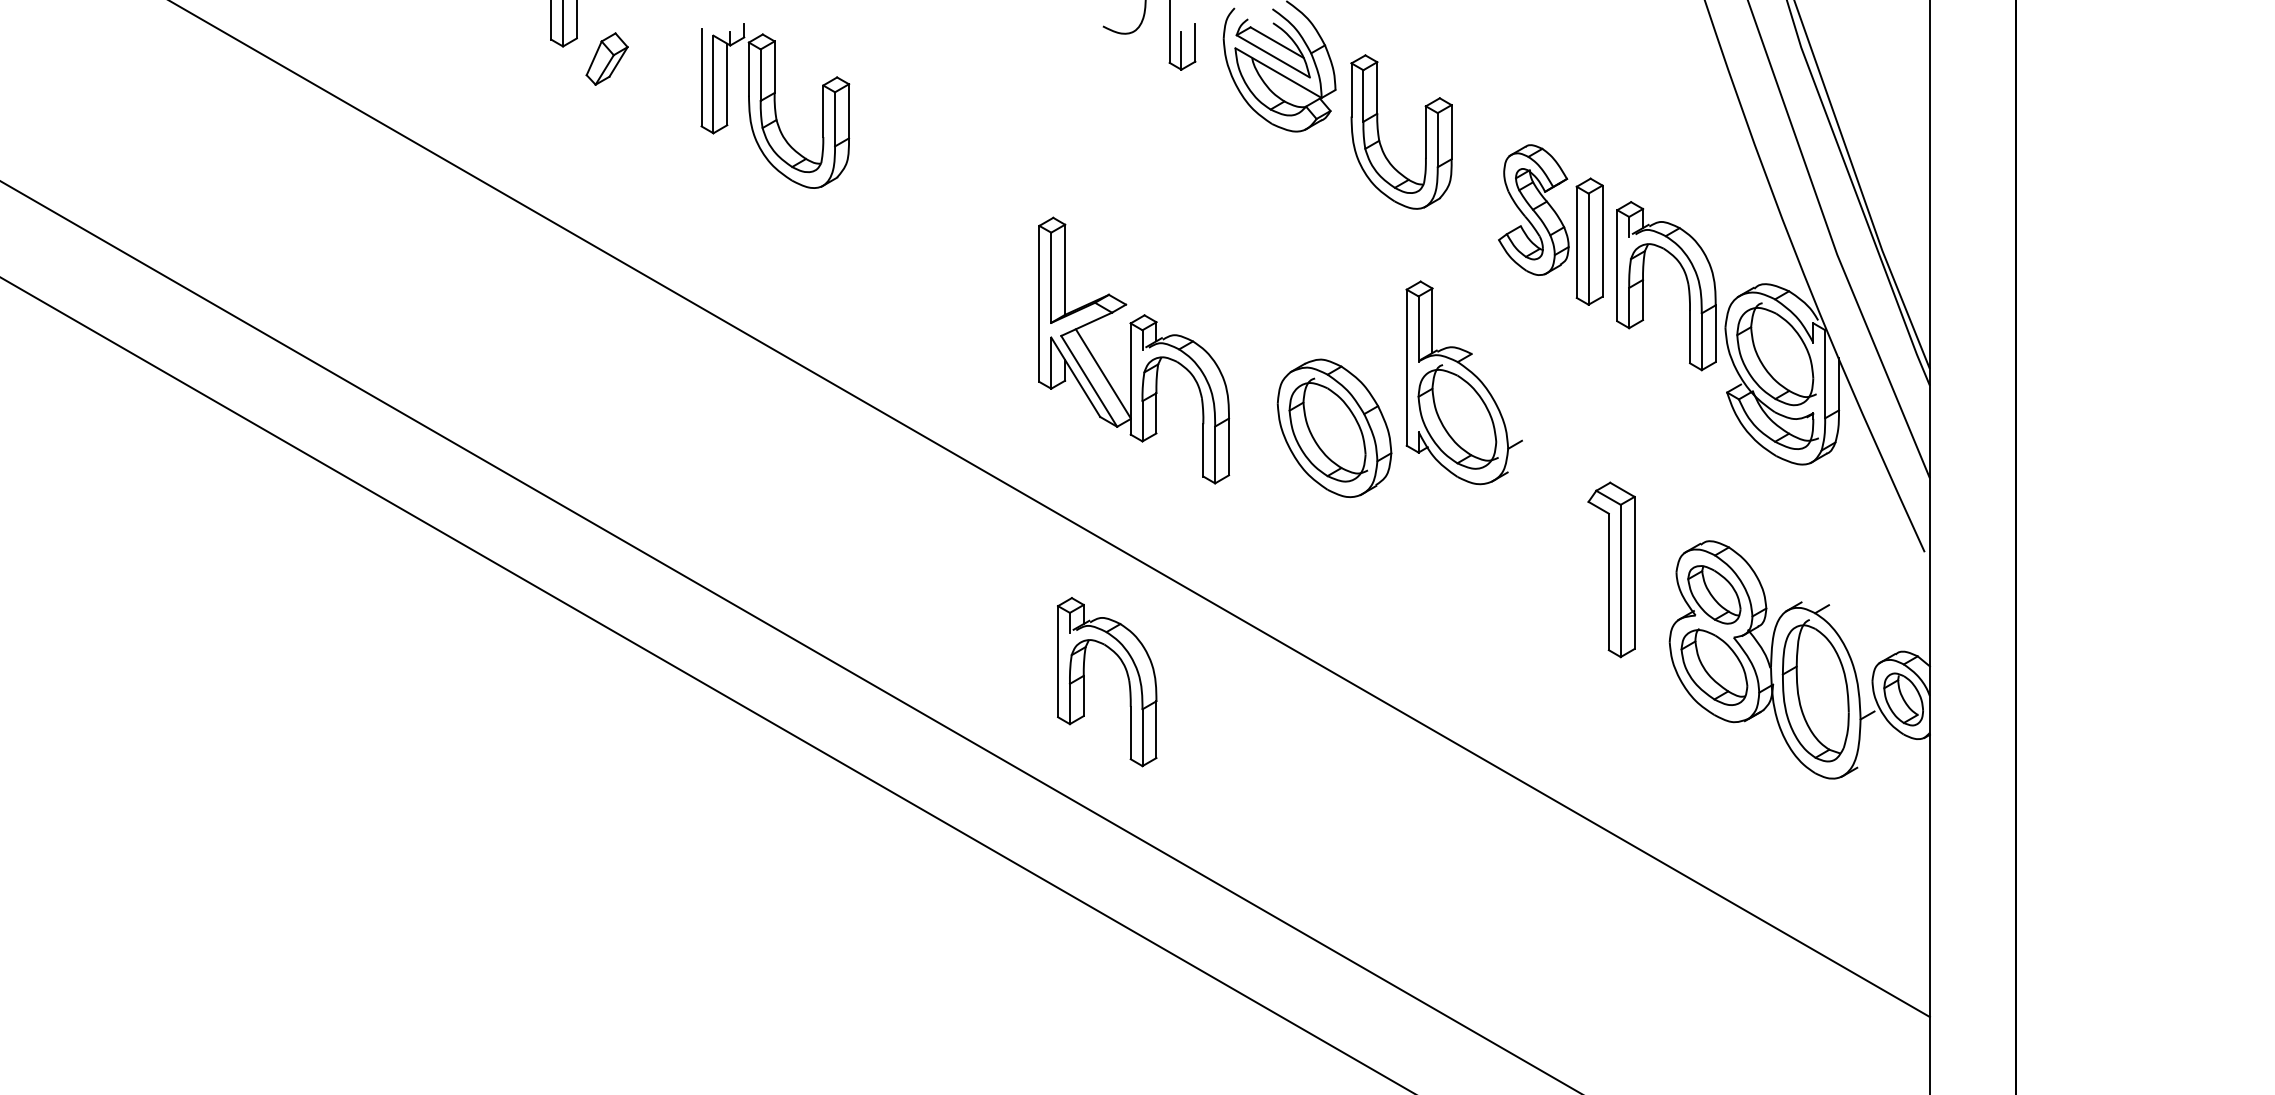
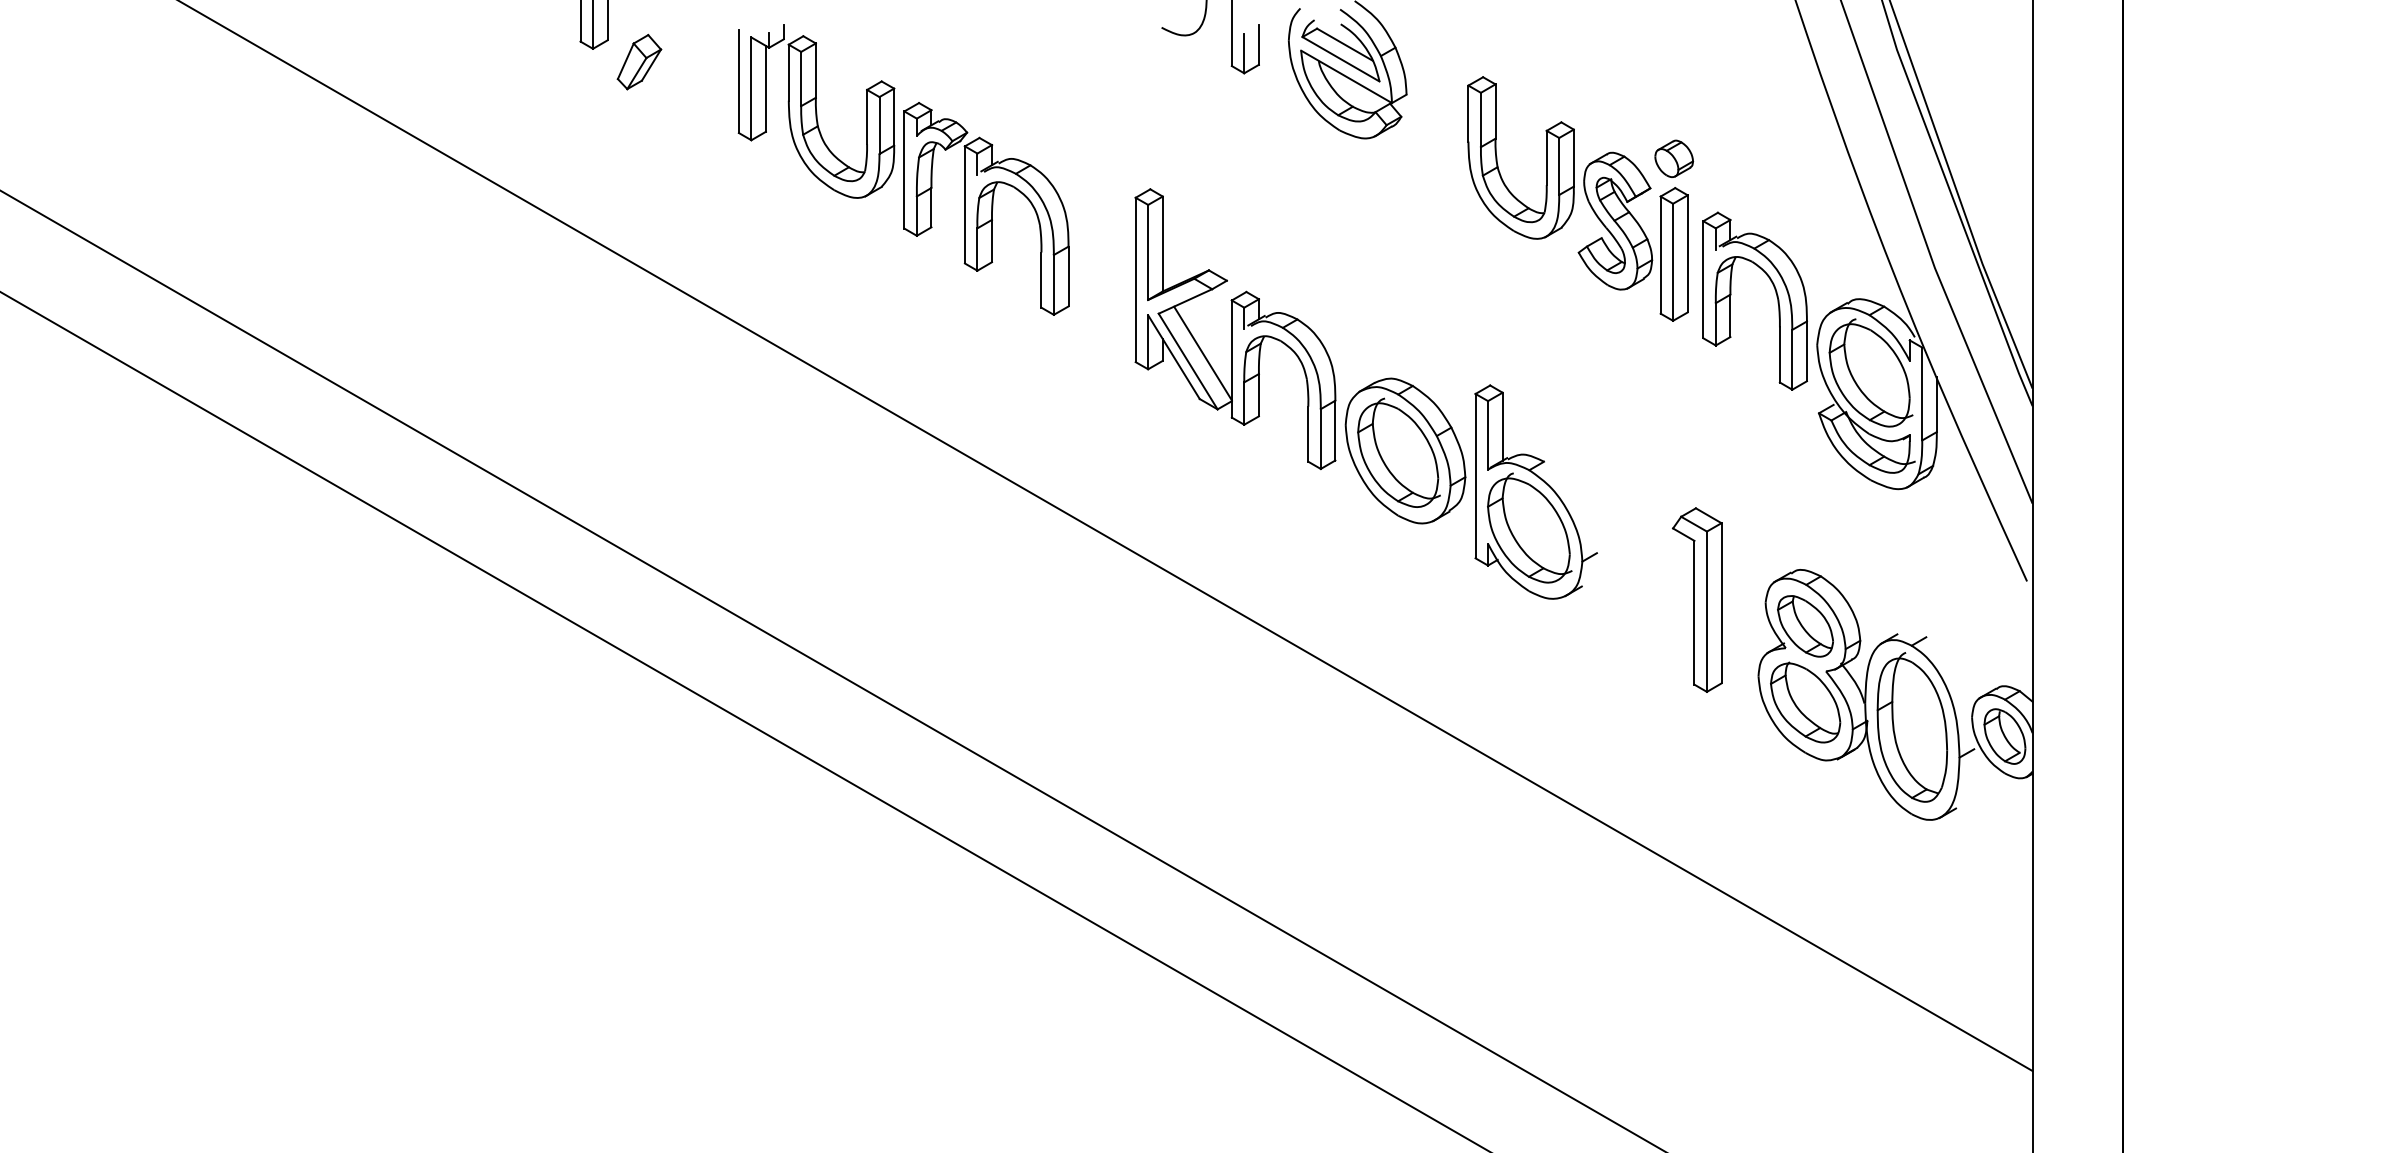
part: (1379, 131) -> (1497, 157), moved
part: (1589, 150) -> (1674, 158), added
part: (936, 198) -> (986, 208), added
part: (1134, 350) -> (1235, 329), moved
part: (1463, 382) -> (1535, 491), moved
part: (1126, 674) -> (1186, 710), removed

